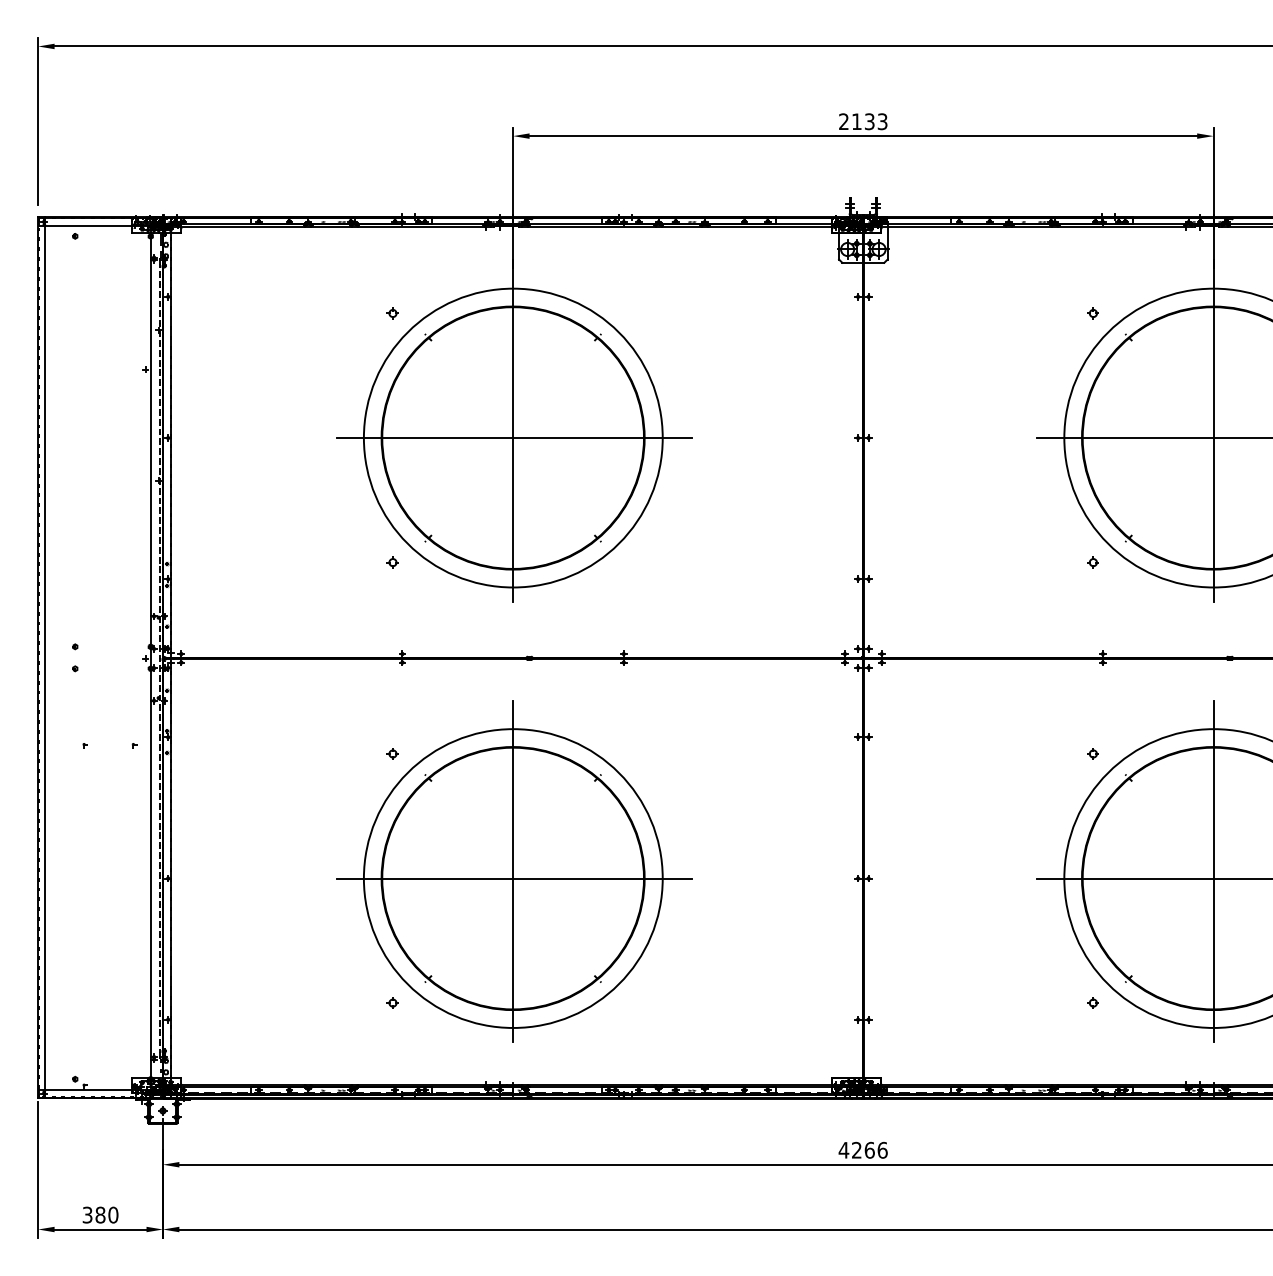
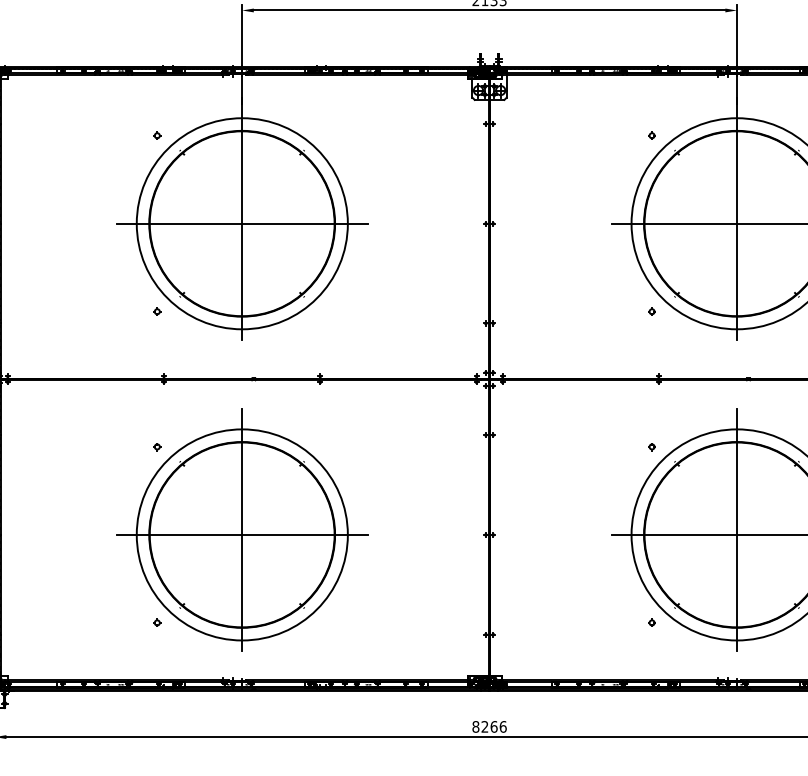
text: (843, 1149) -> (475, 726), 4266 -> 8266

